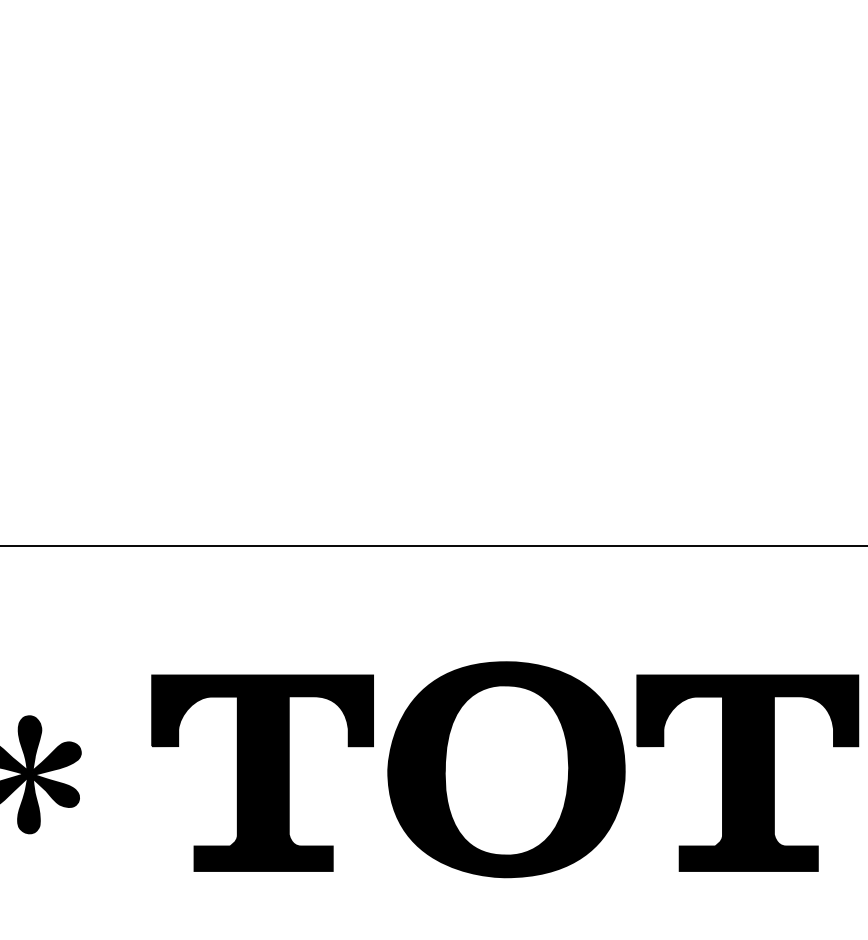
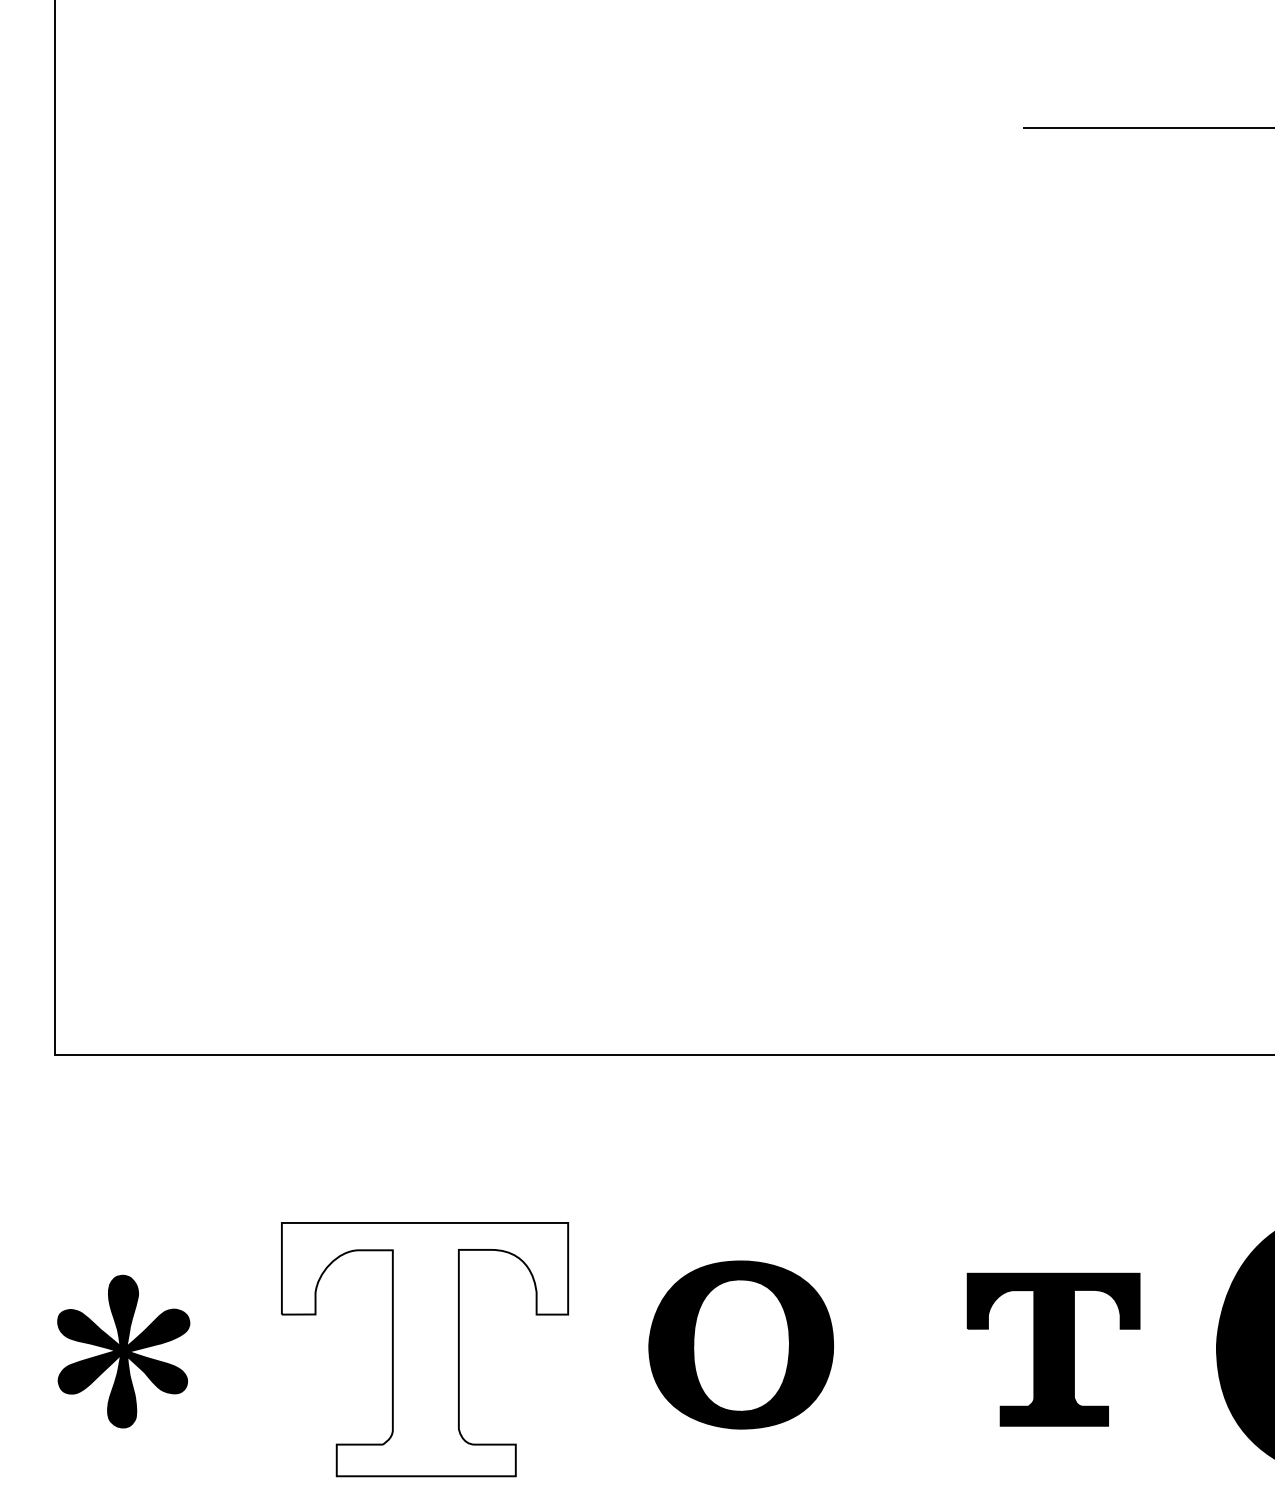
part: (506, 769) -> (741, 1344), size x0.6
fill: (262, 773) -> (424, 1349), removed
part: (747, 773) -> (1053, 1349), size x0.6

